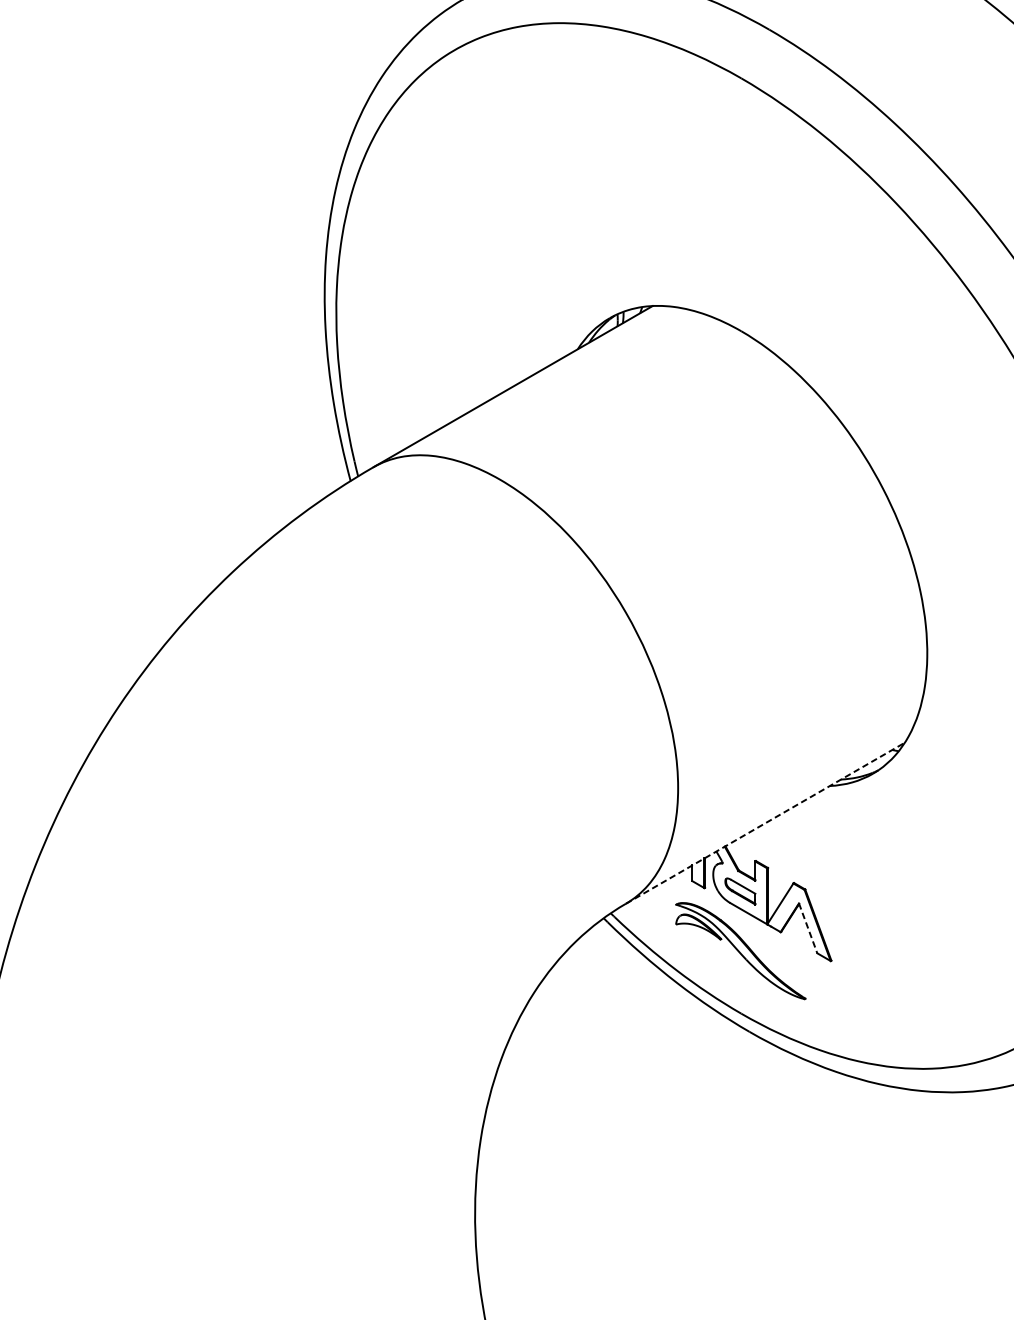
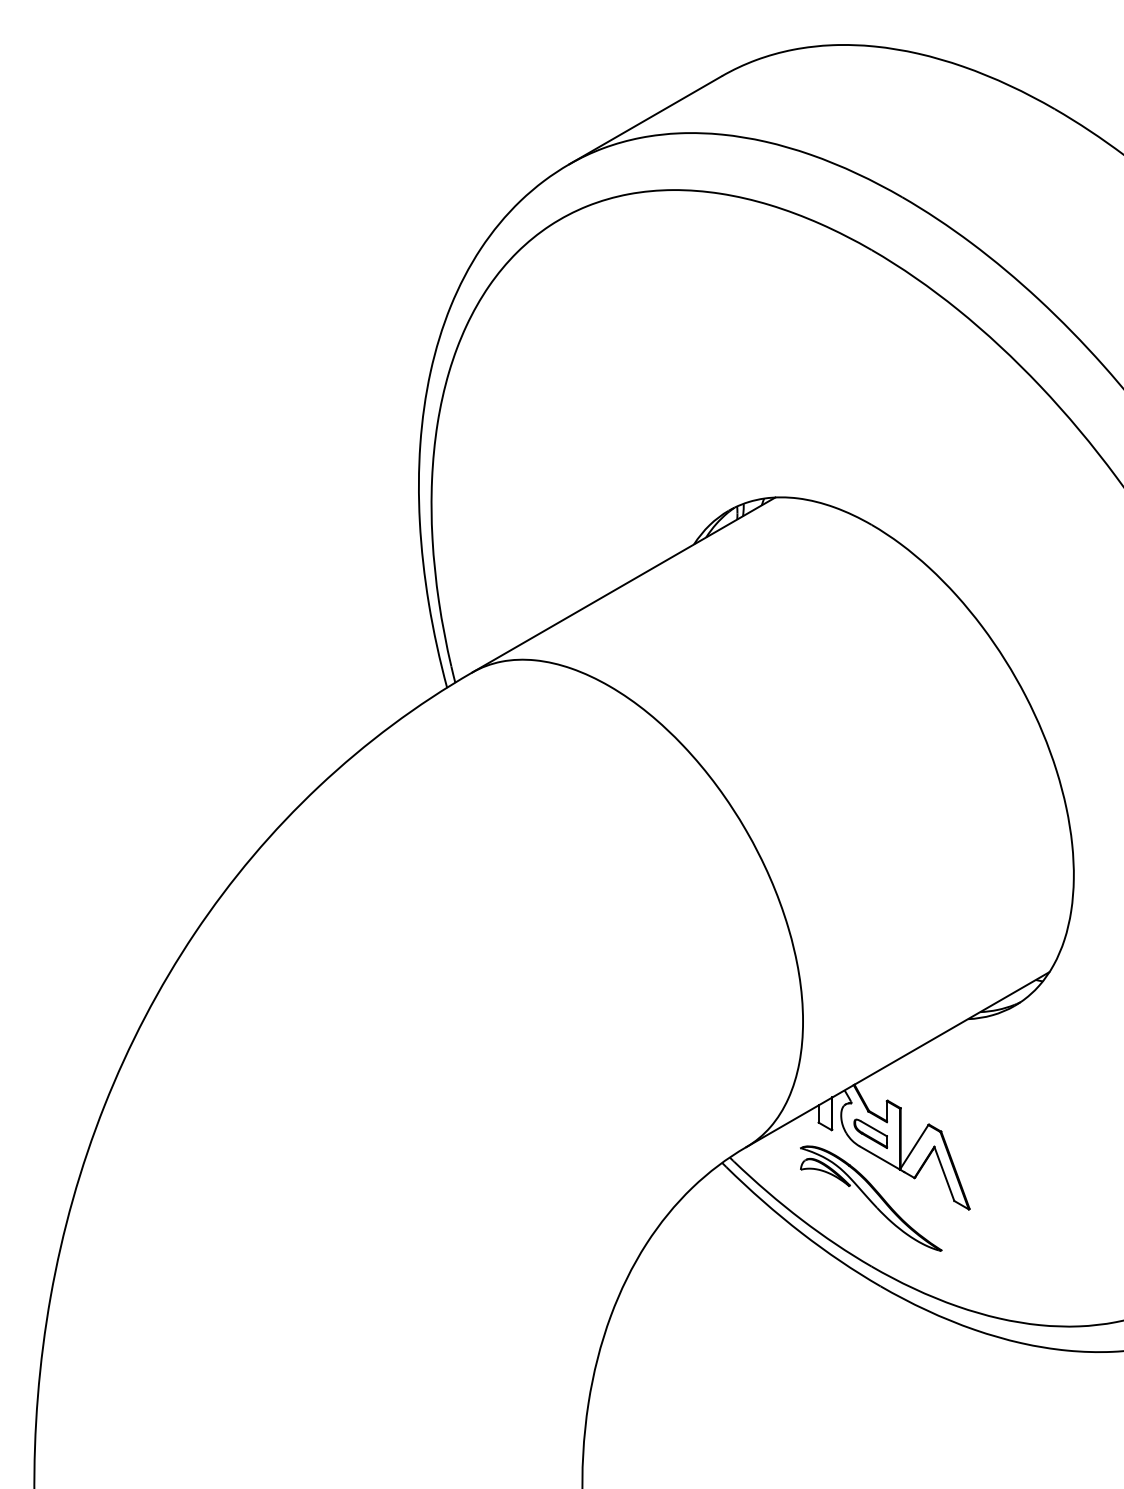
line: (765, 823) -> (897, 1059), dashed -> solid
line: (808, 928) -> (944, 1173), dashed -> solid

